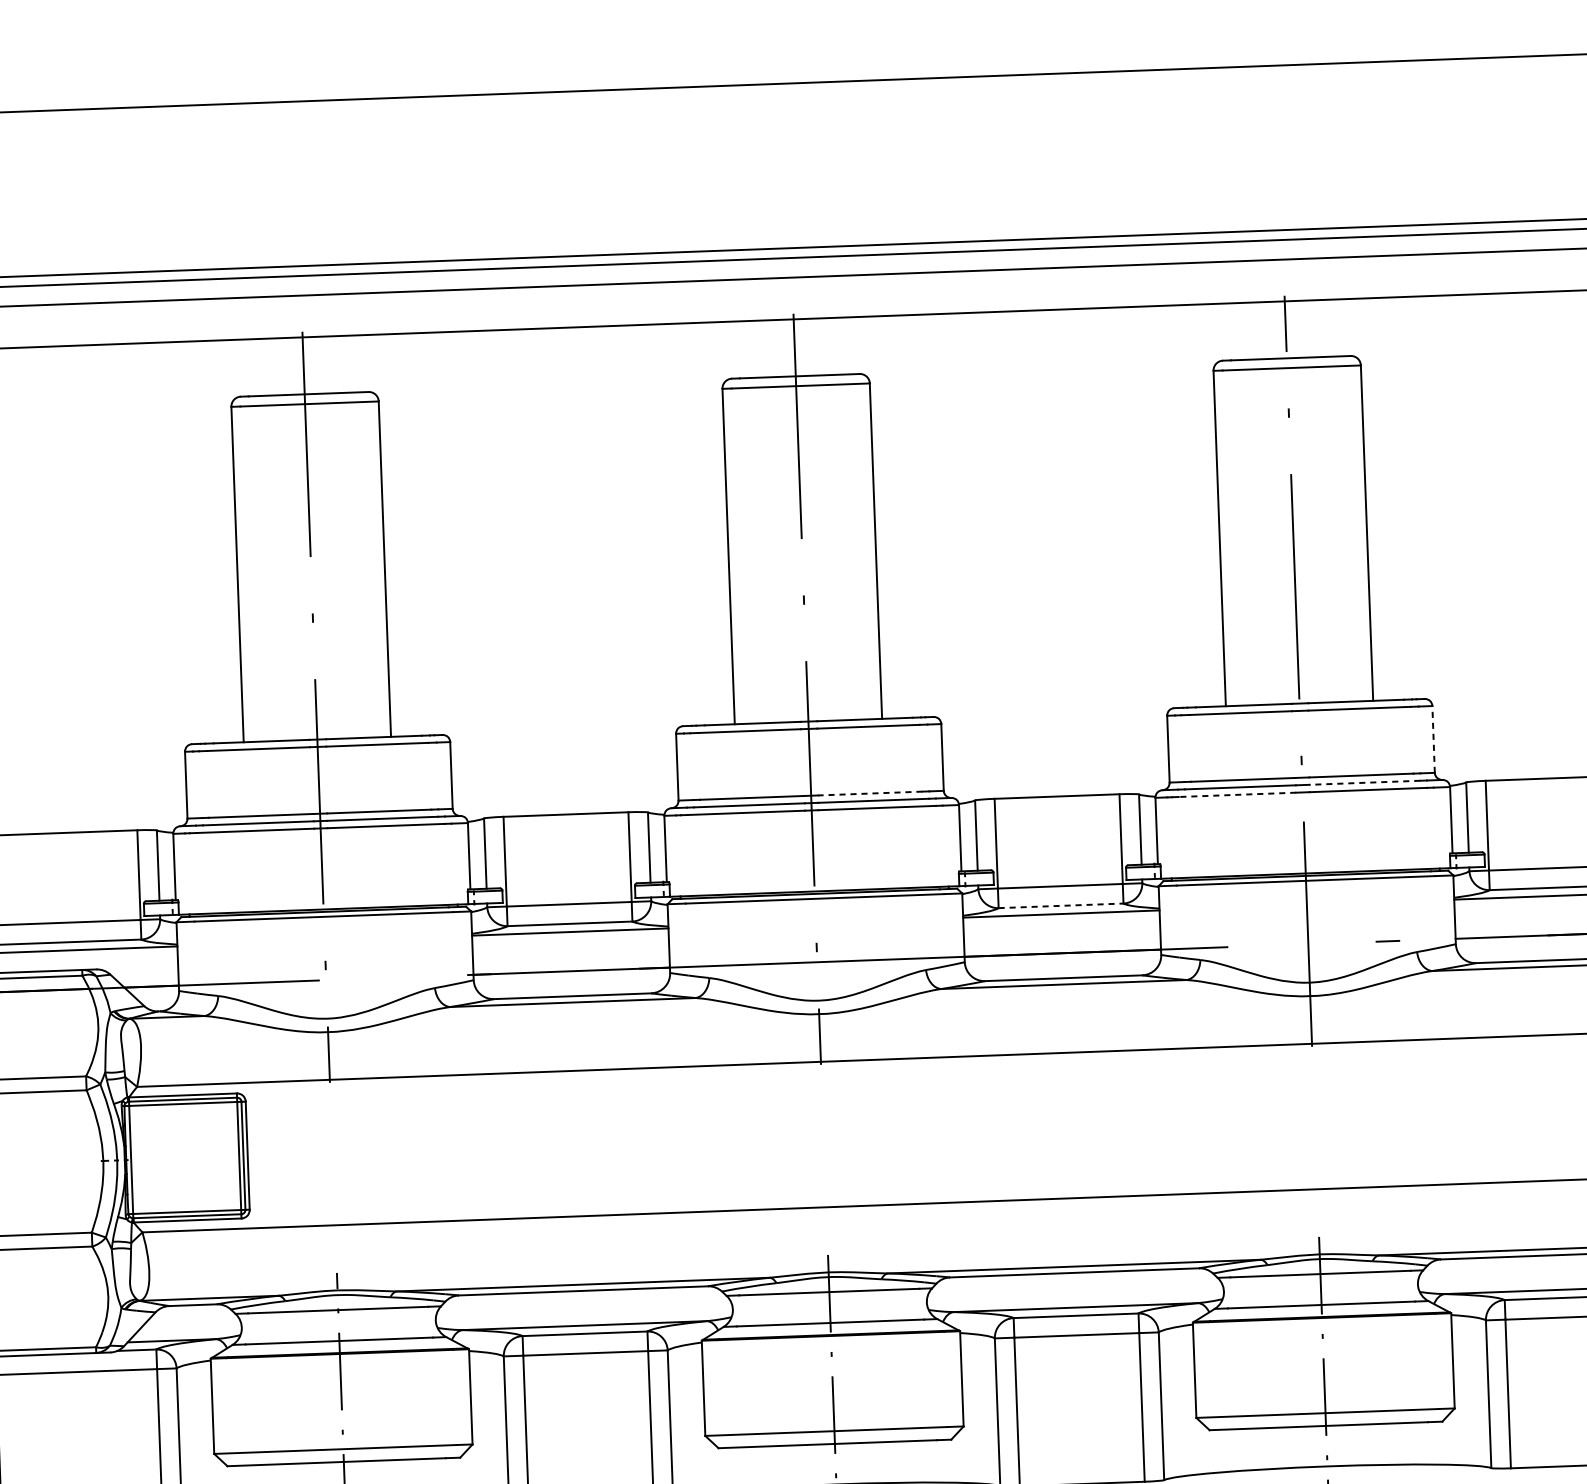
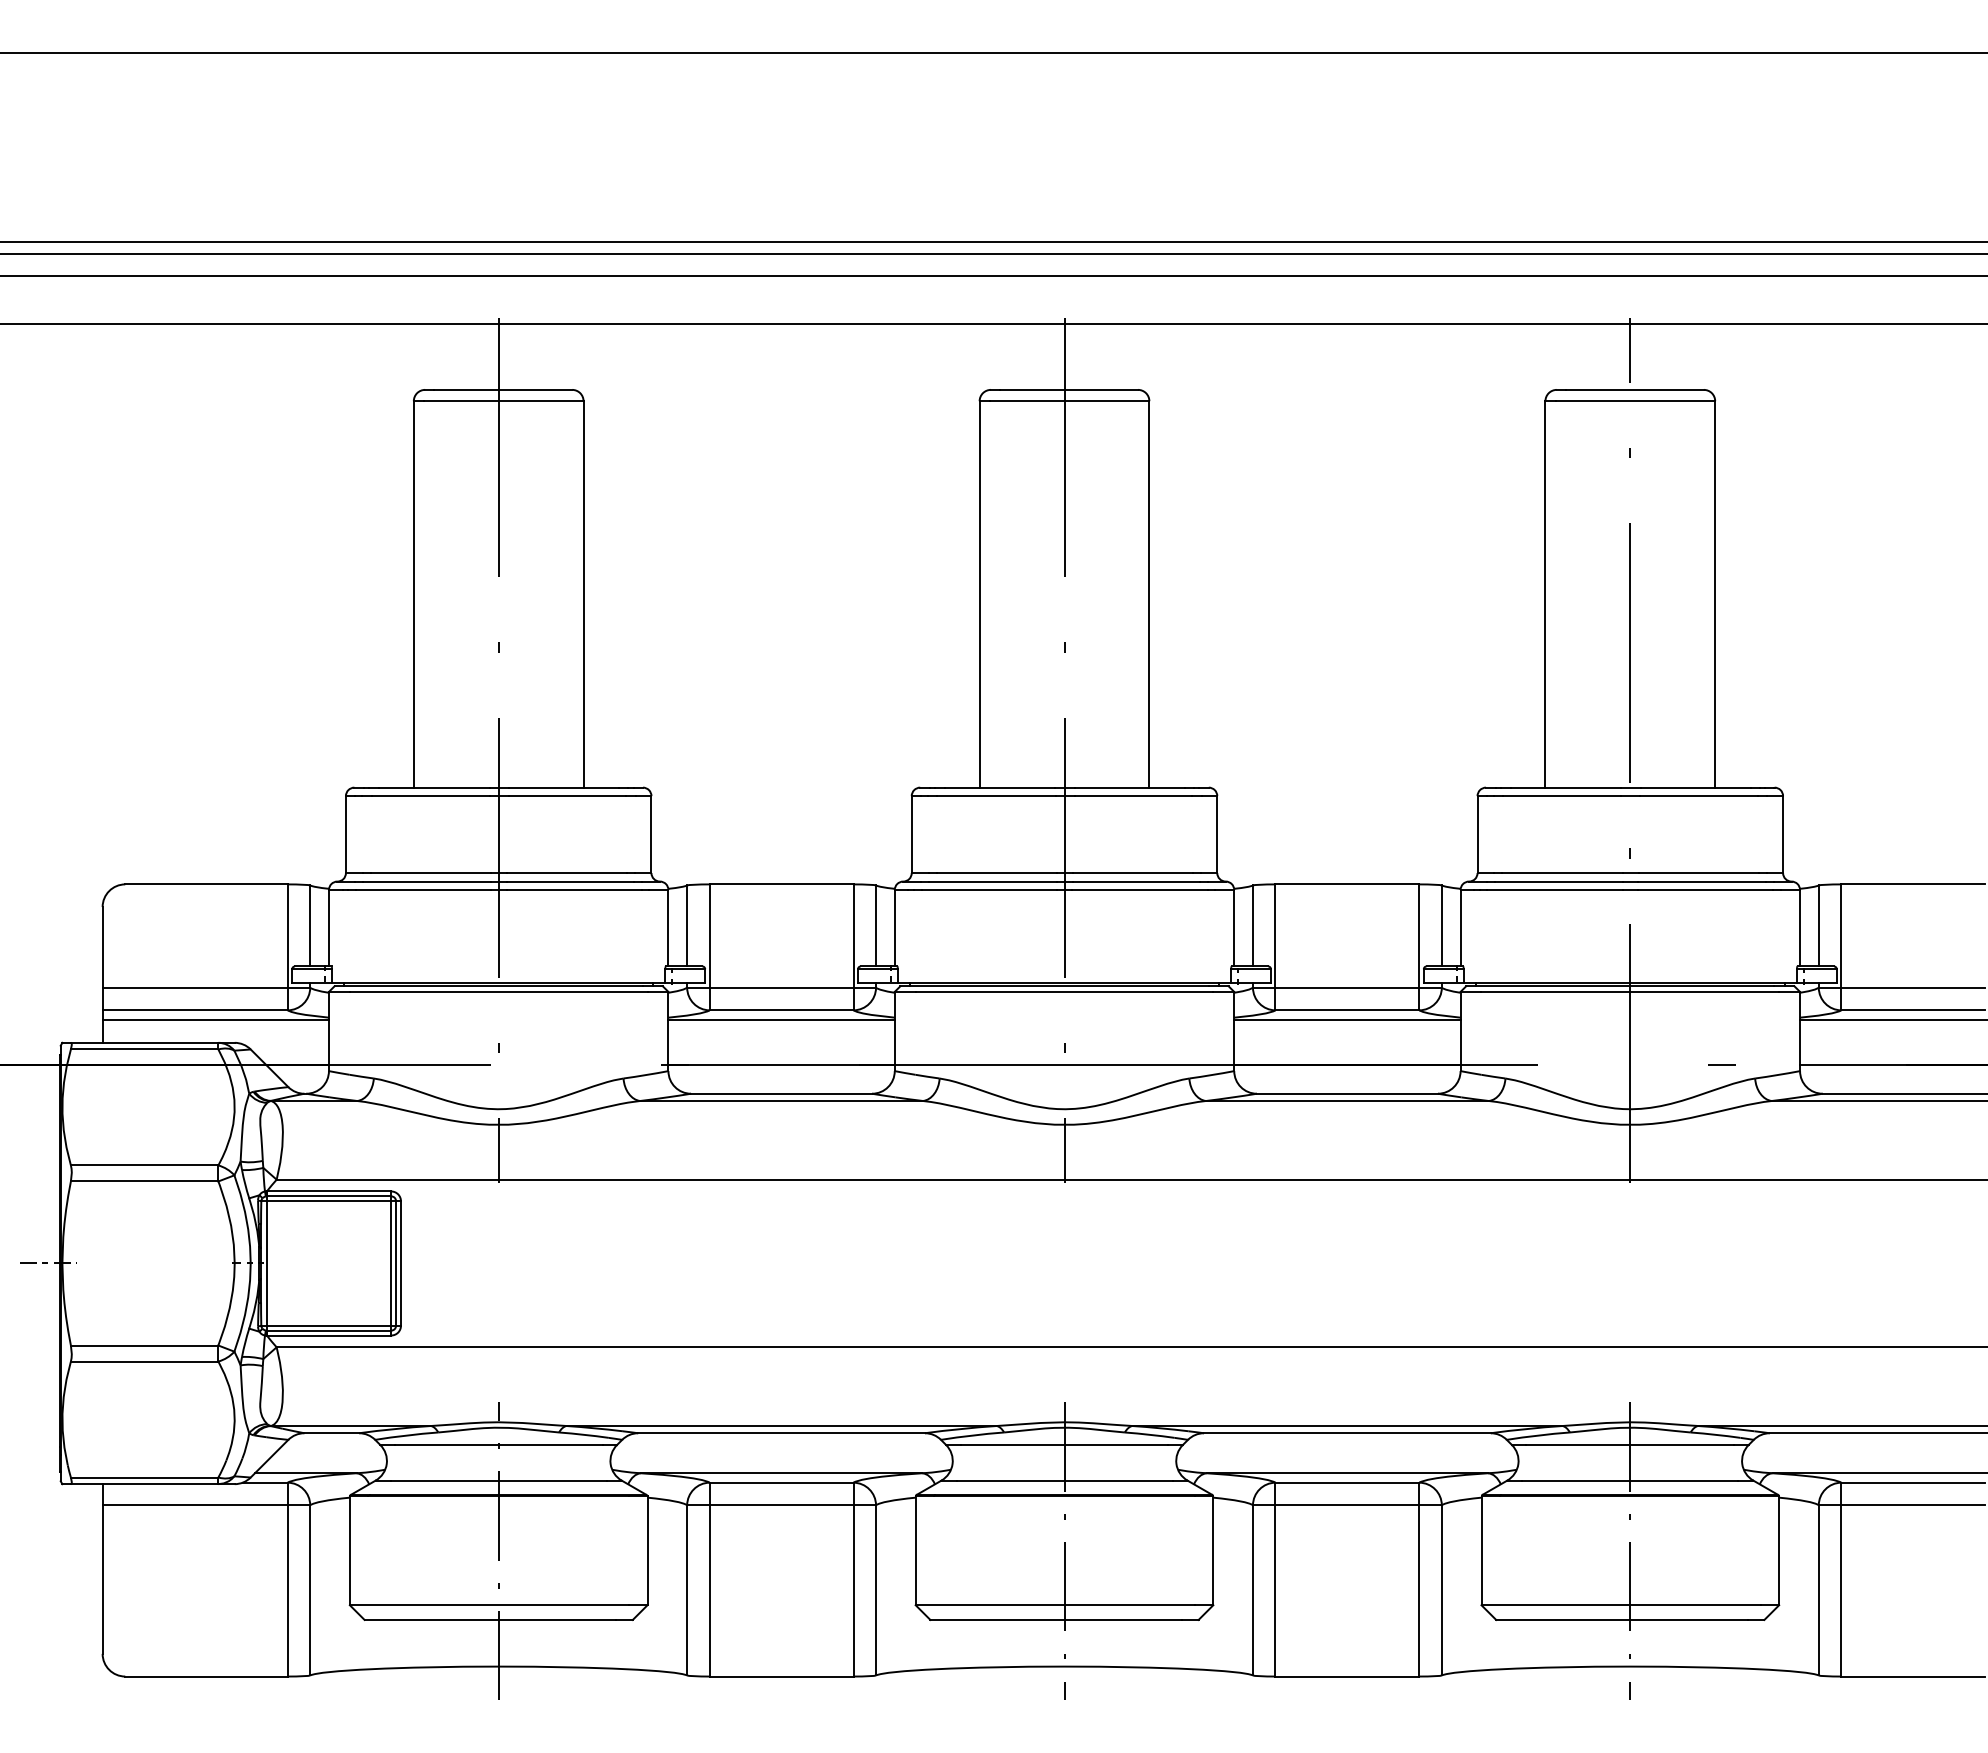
line: (1433, 739) -> (1783, 834), dashed -> solid
line: (1365, 782) -> (1702, 881), dashed -> solid
line: (870, 793) -> (1132, 873), dashed -> solid
line: (1237, 795) -> (1555, 890), dashed -> solid
line: (1061, 905) -> (1347, 1010), dashed -> solid

